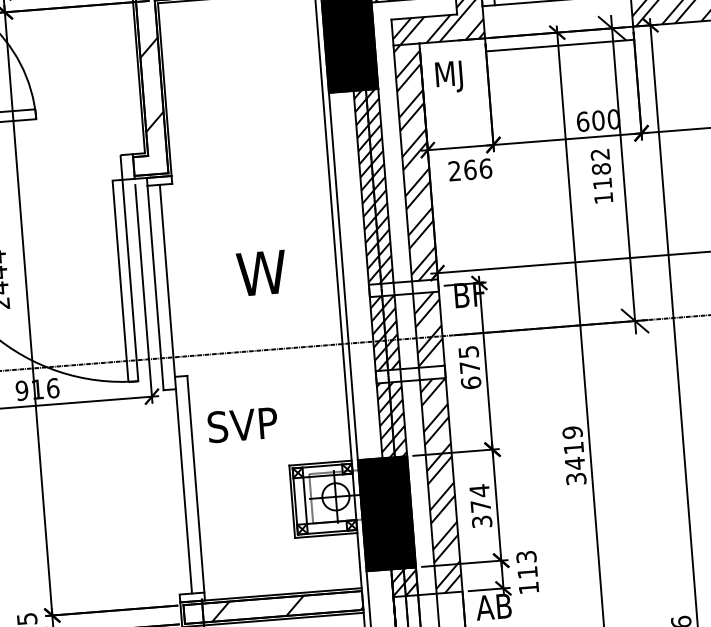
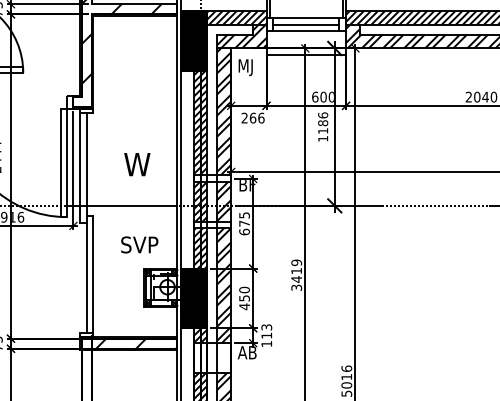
text: (600, 154) -> (323, 115), 1182 -> 1186
text: (242, 424) -> (139, 244), moved
text: (480, 506) -> (244, 298), 374 -> 450

